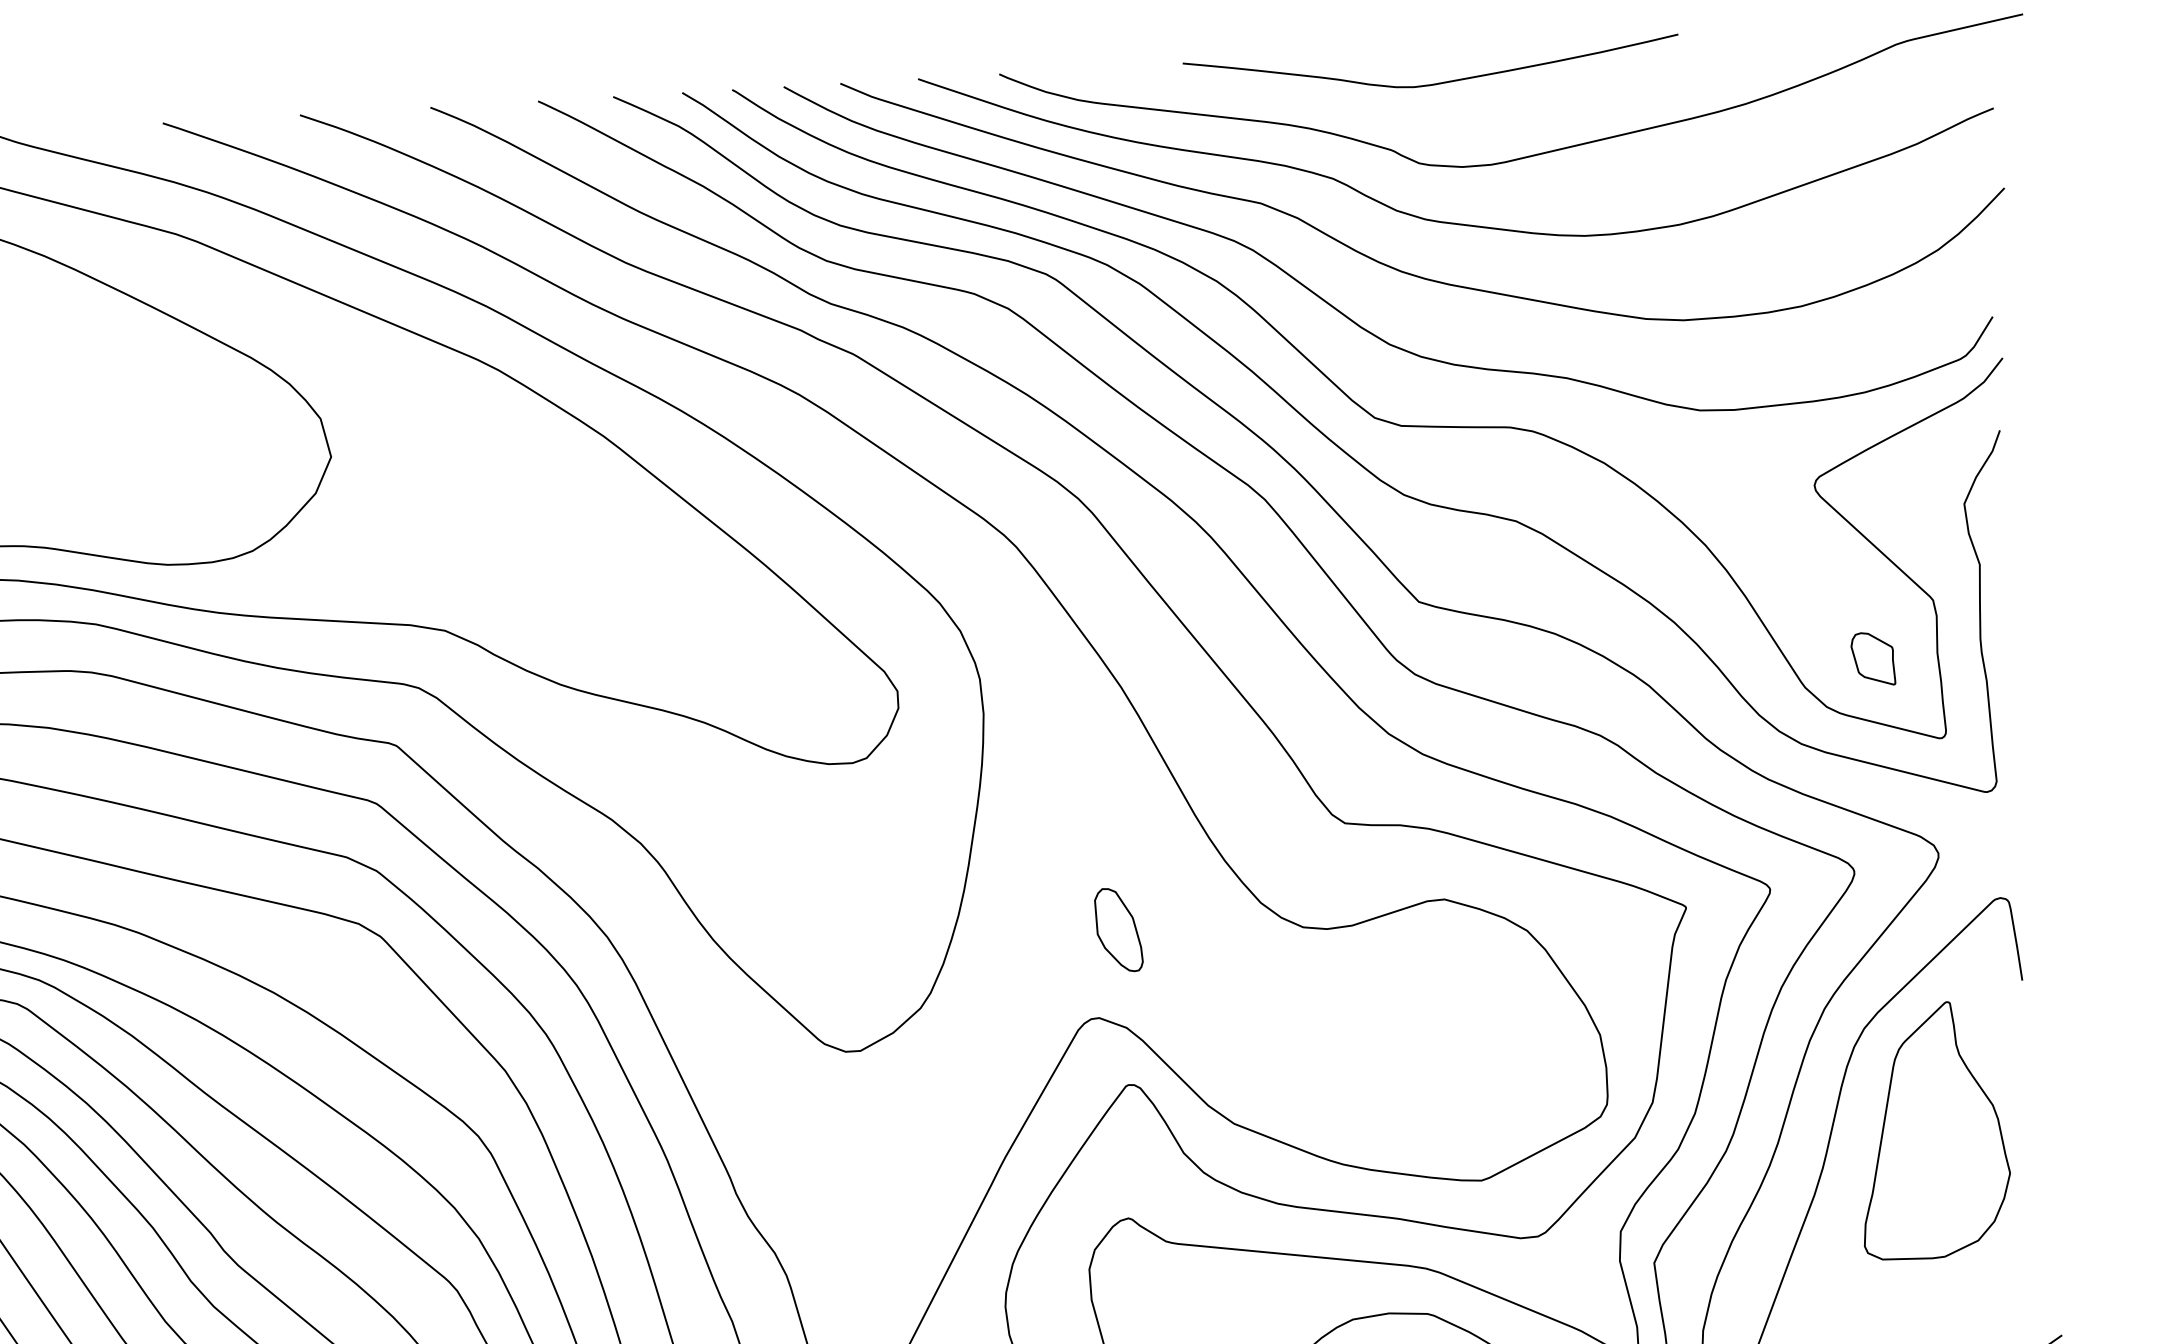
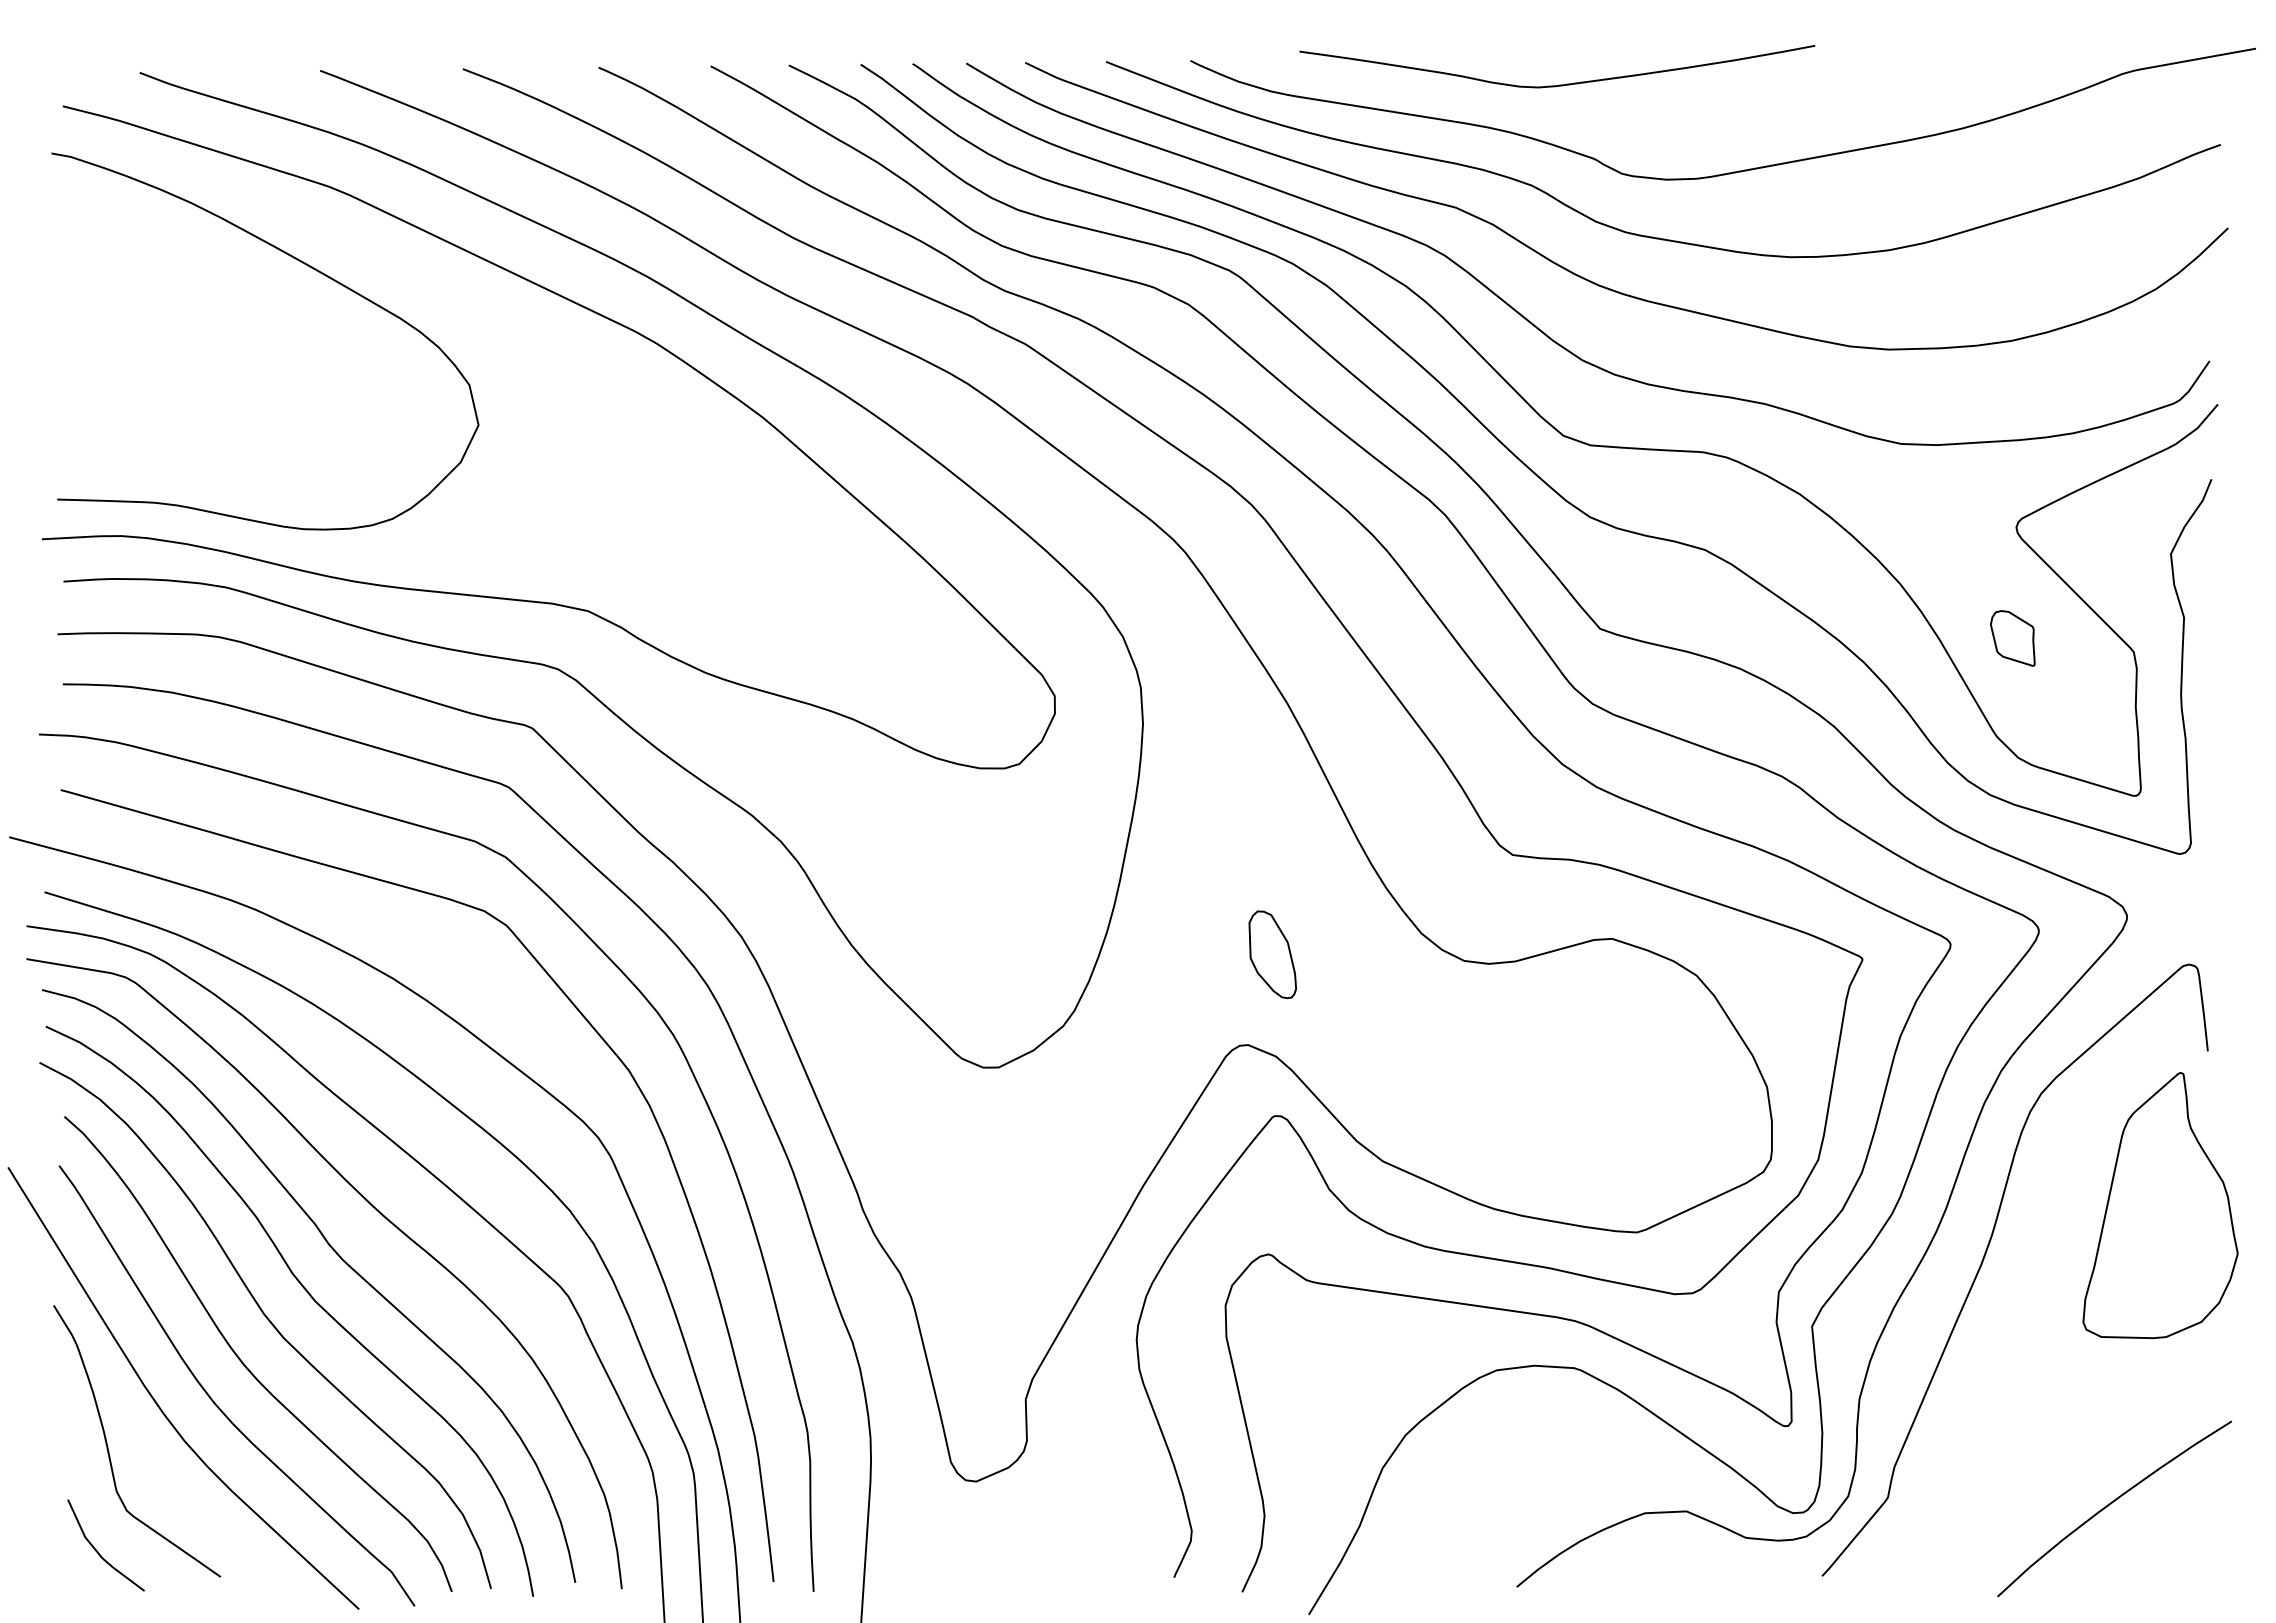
curve: (1434, 83) -> (1559, 84), moved
part: (1872, 659) -> (2012, 638), moved
part: (1933, 1130) -> (2160, 1205), moved

